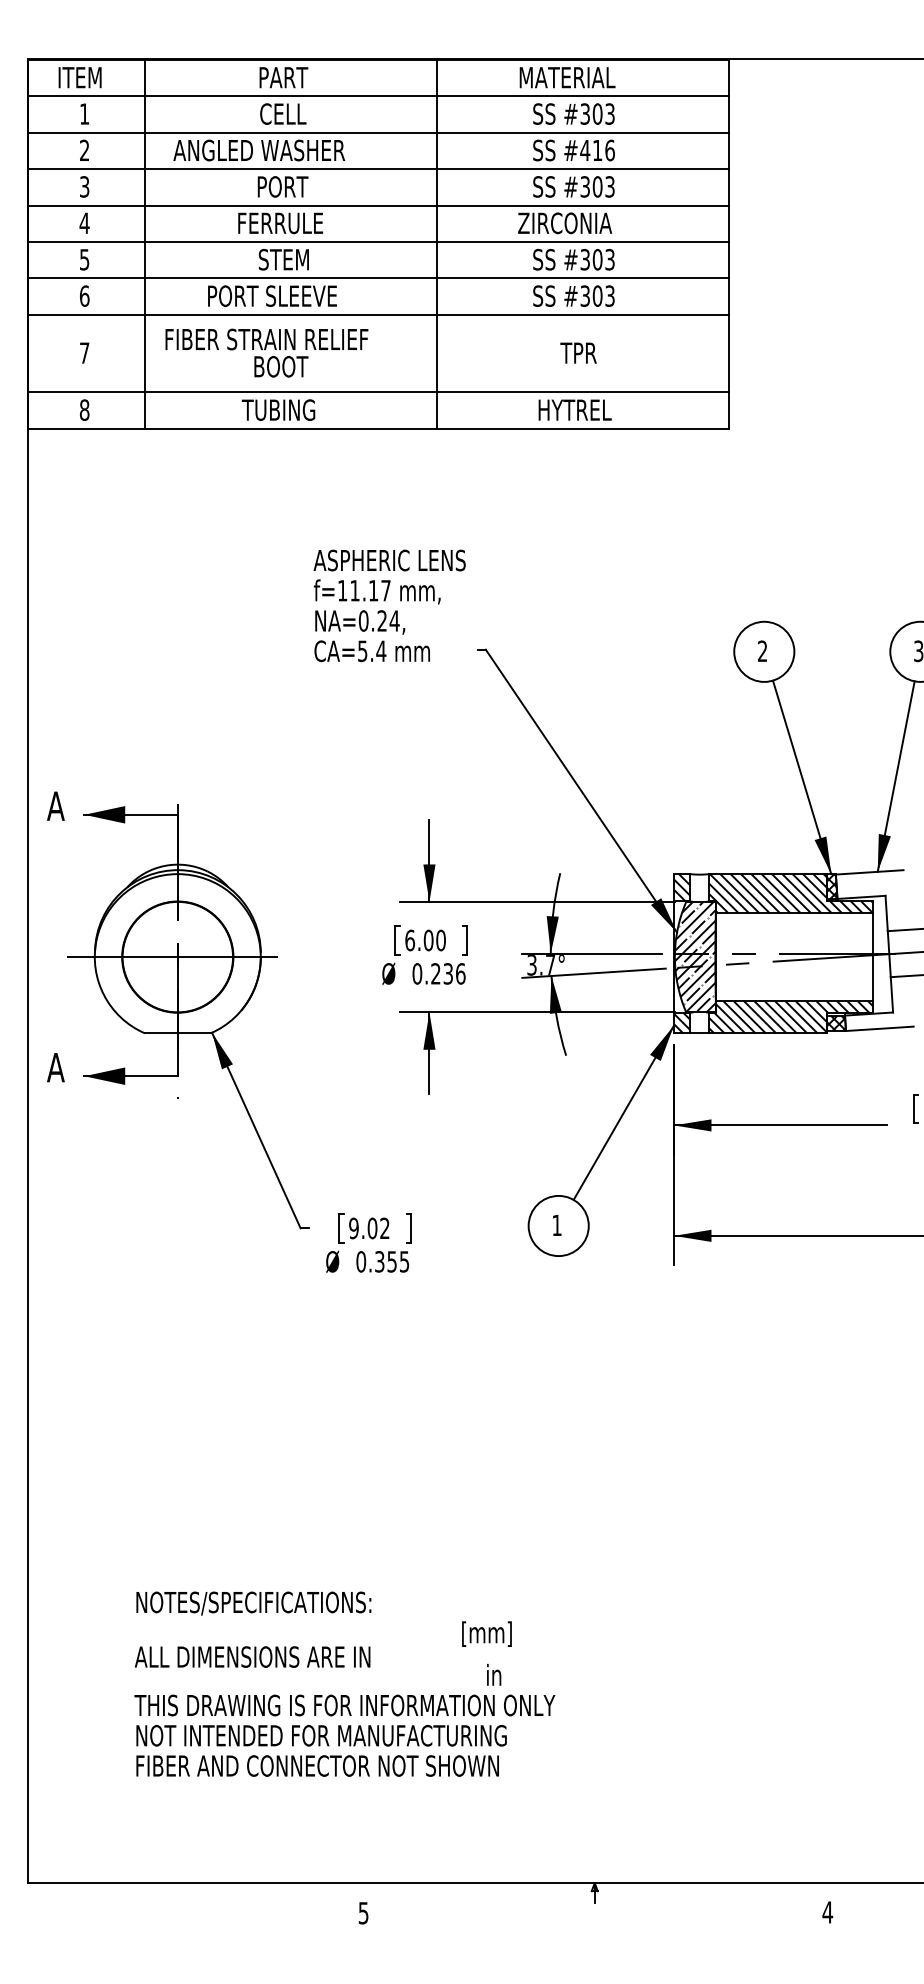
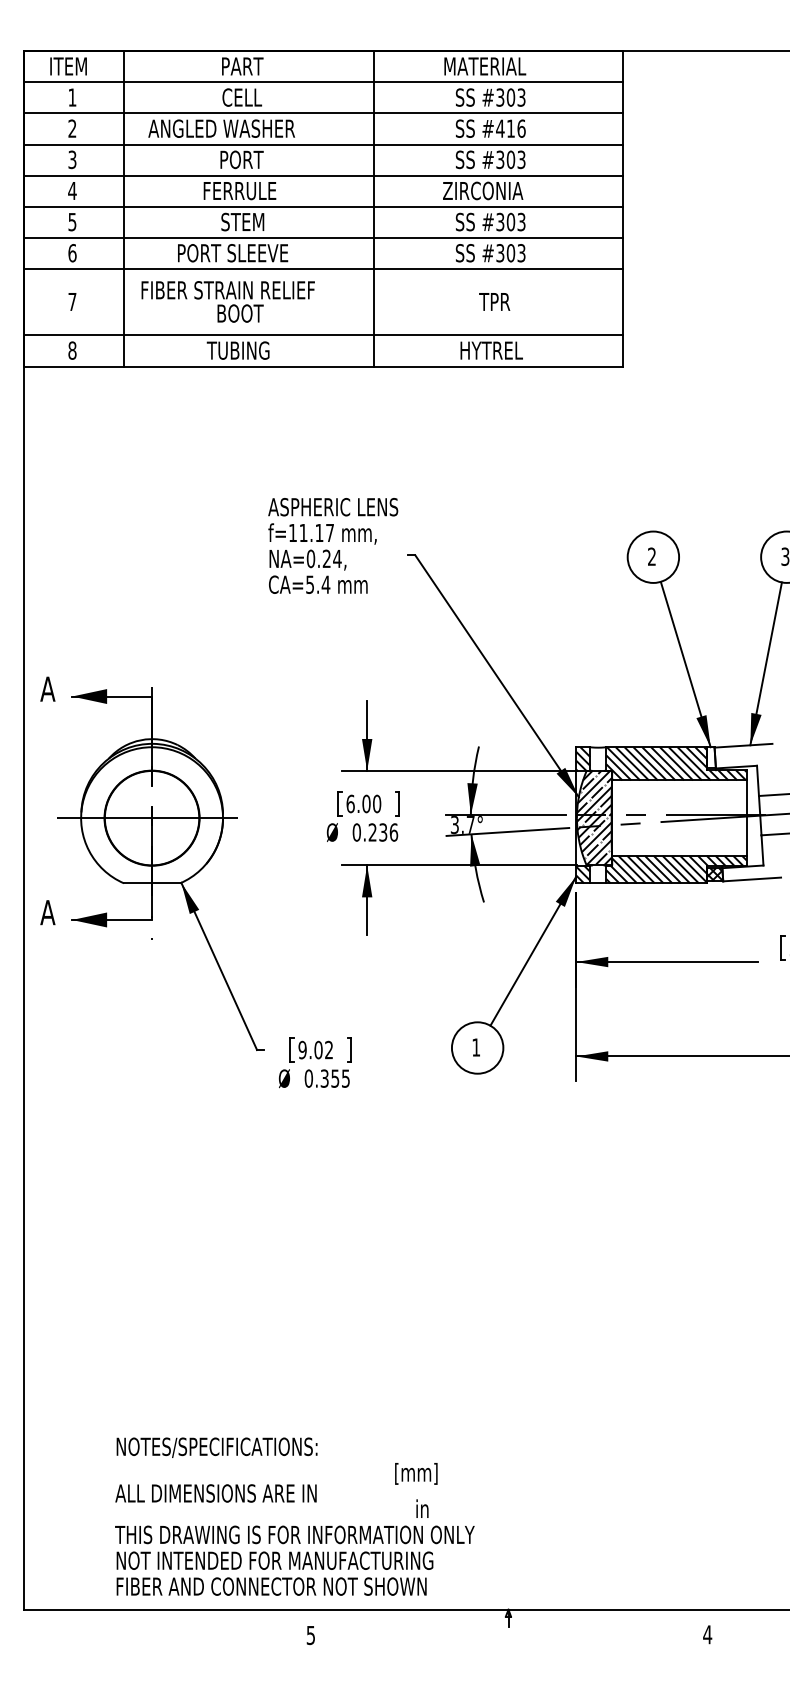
text: (390, 605) -> (333, 545), moved
hatch: (831, 886) -> (710, 757), removed
text: (344, 1683) -> (294, 1516), moved

